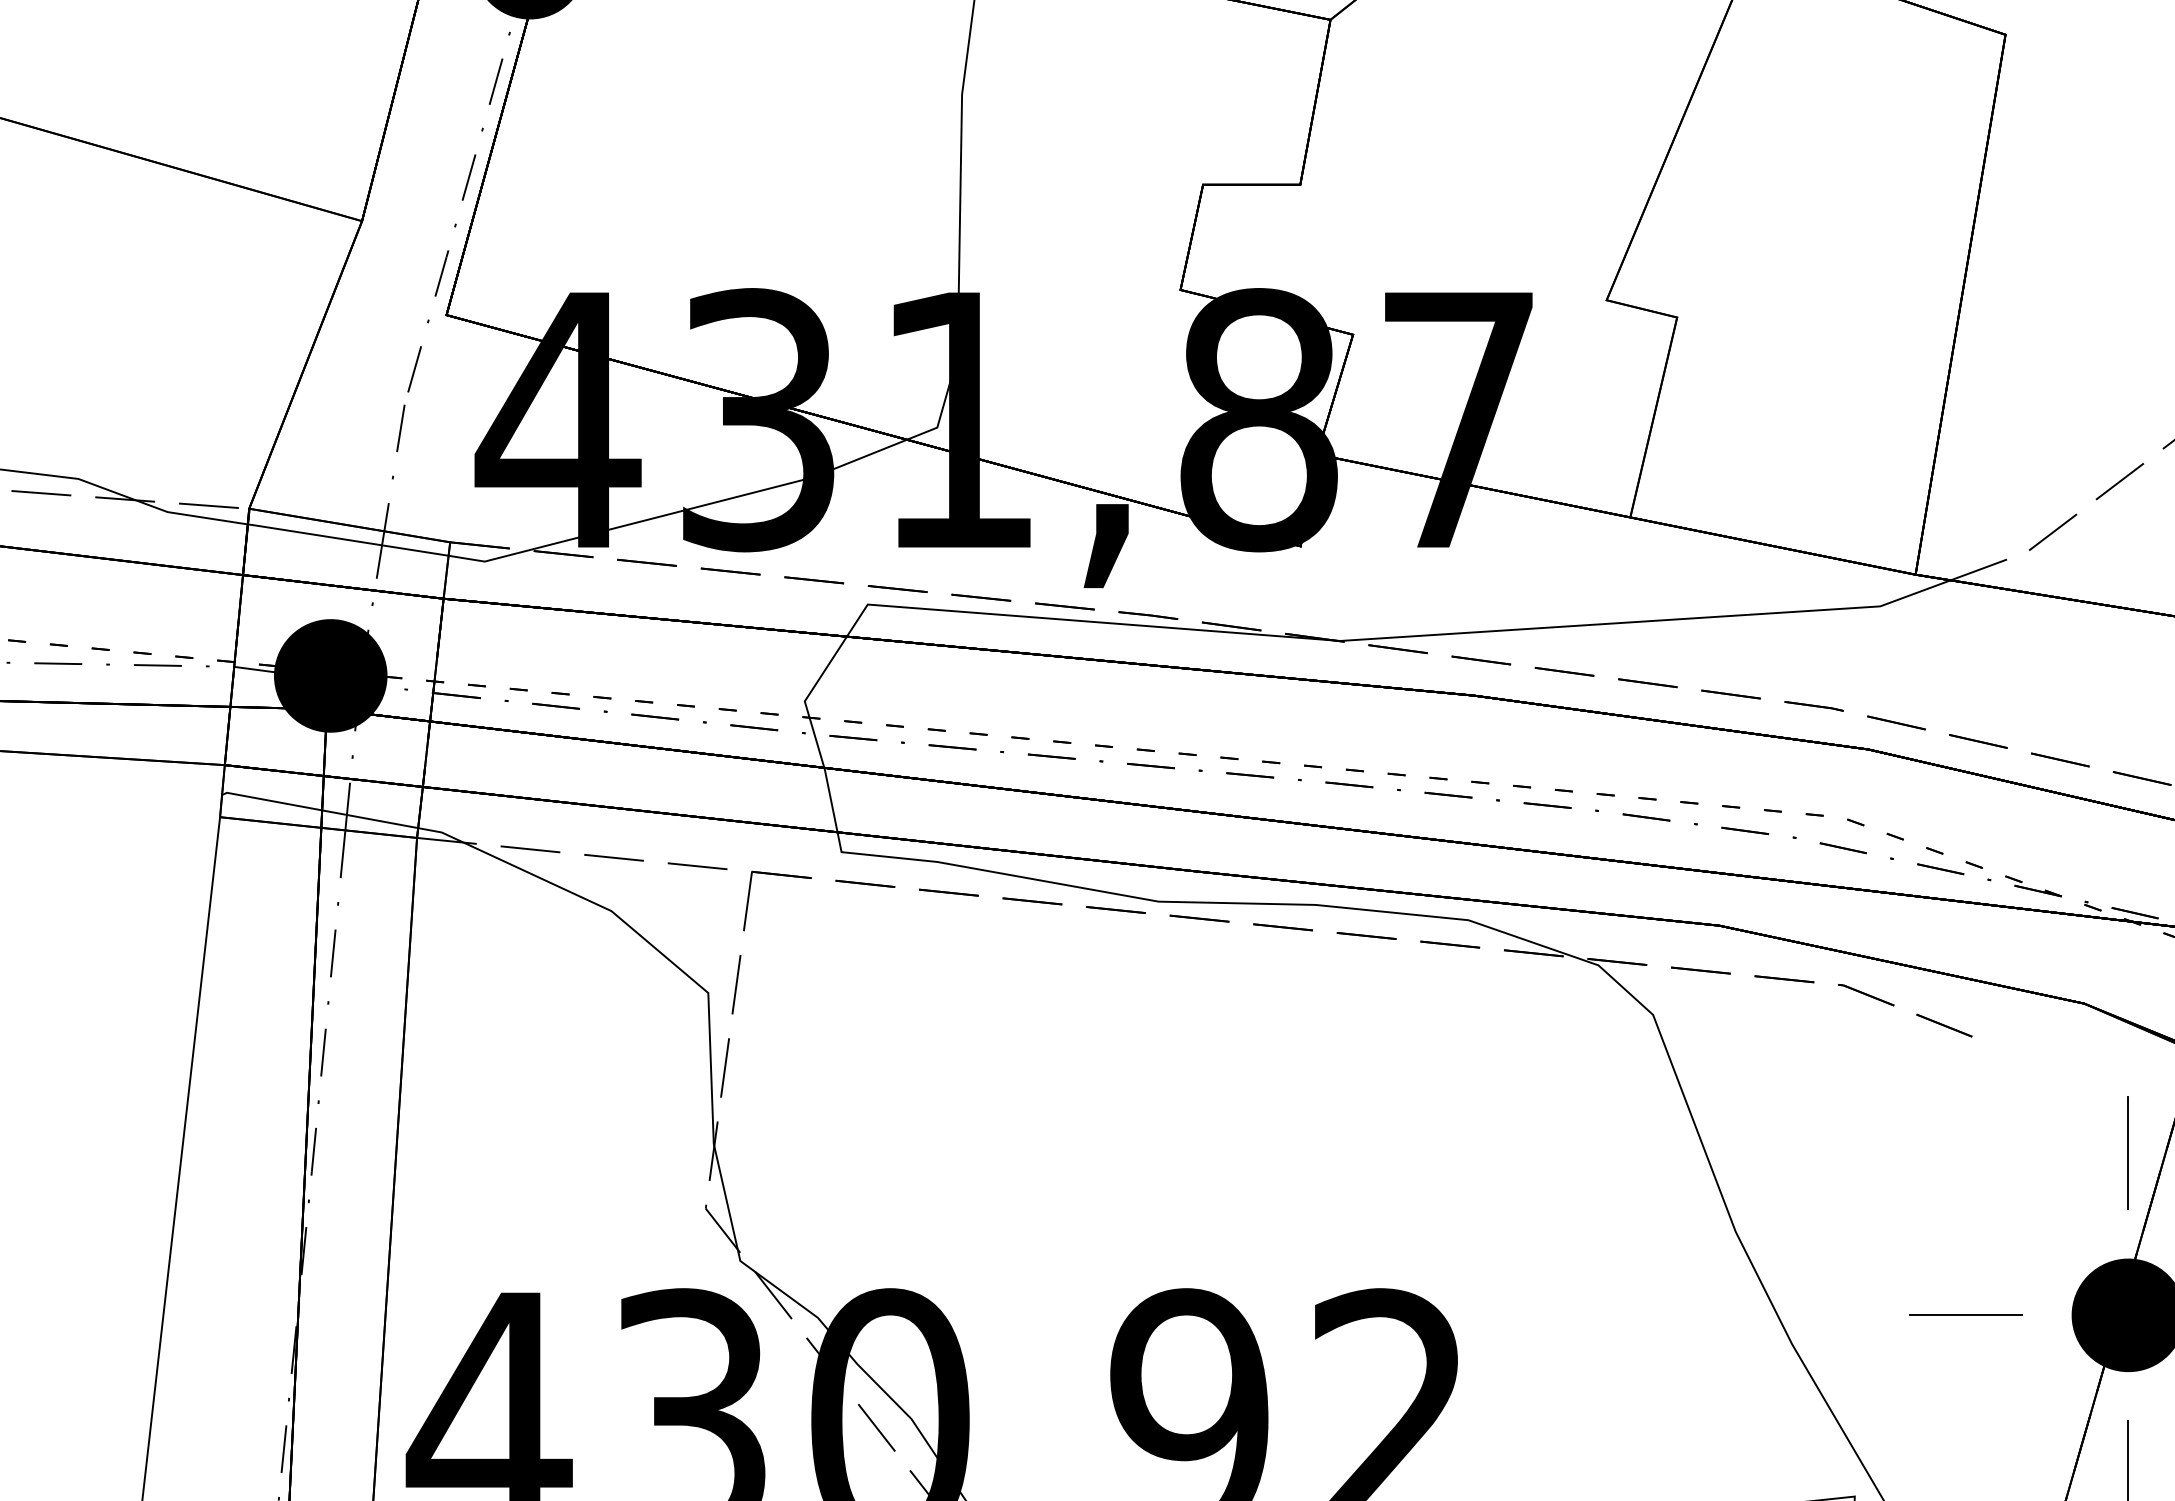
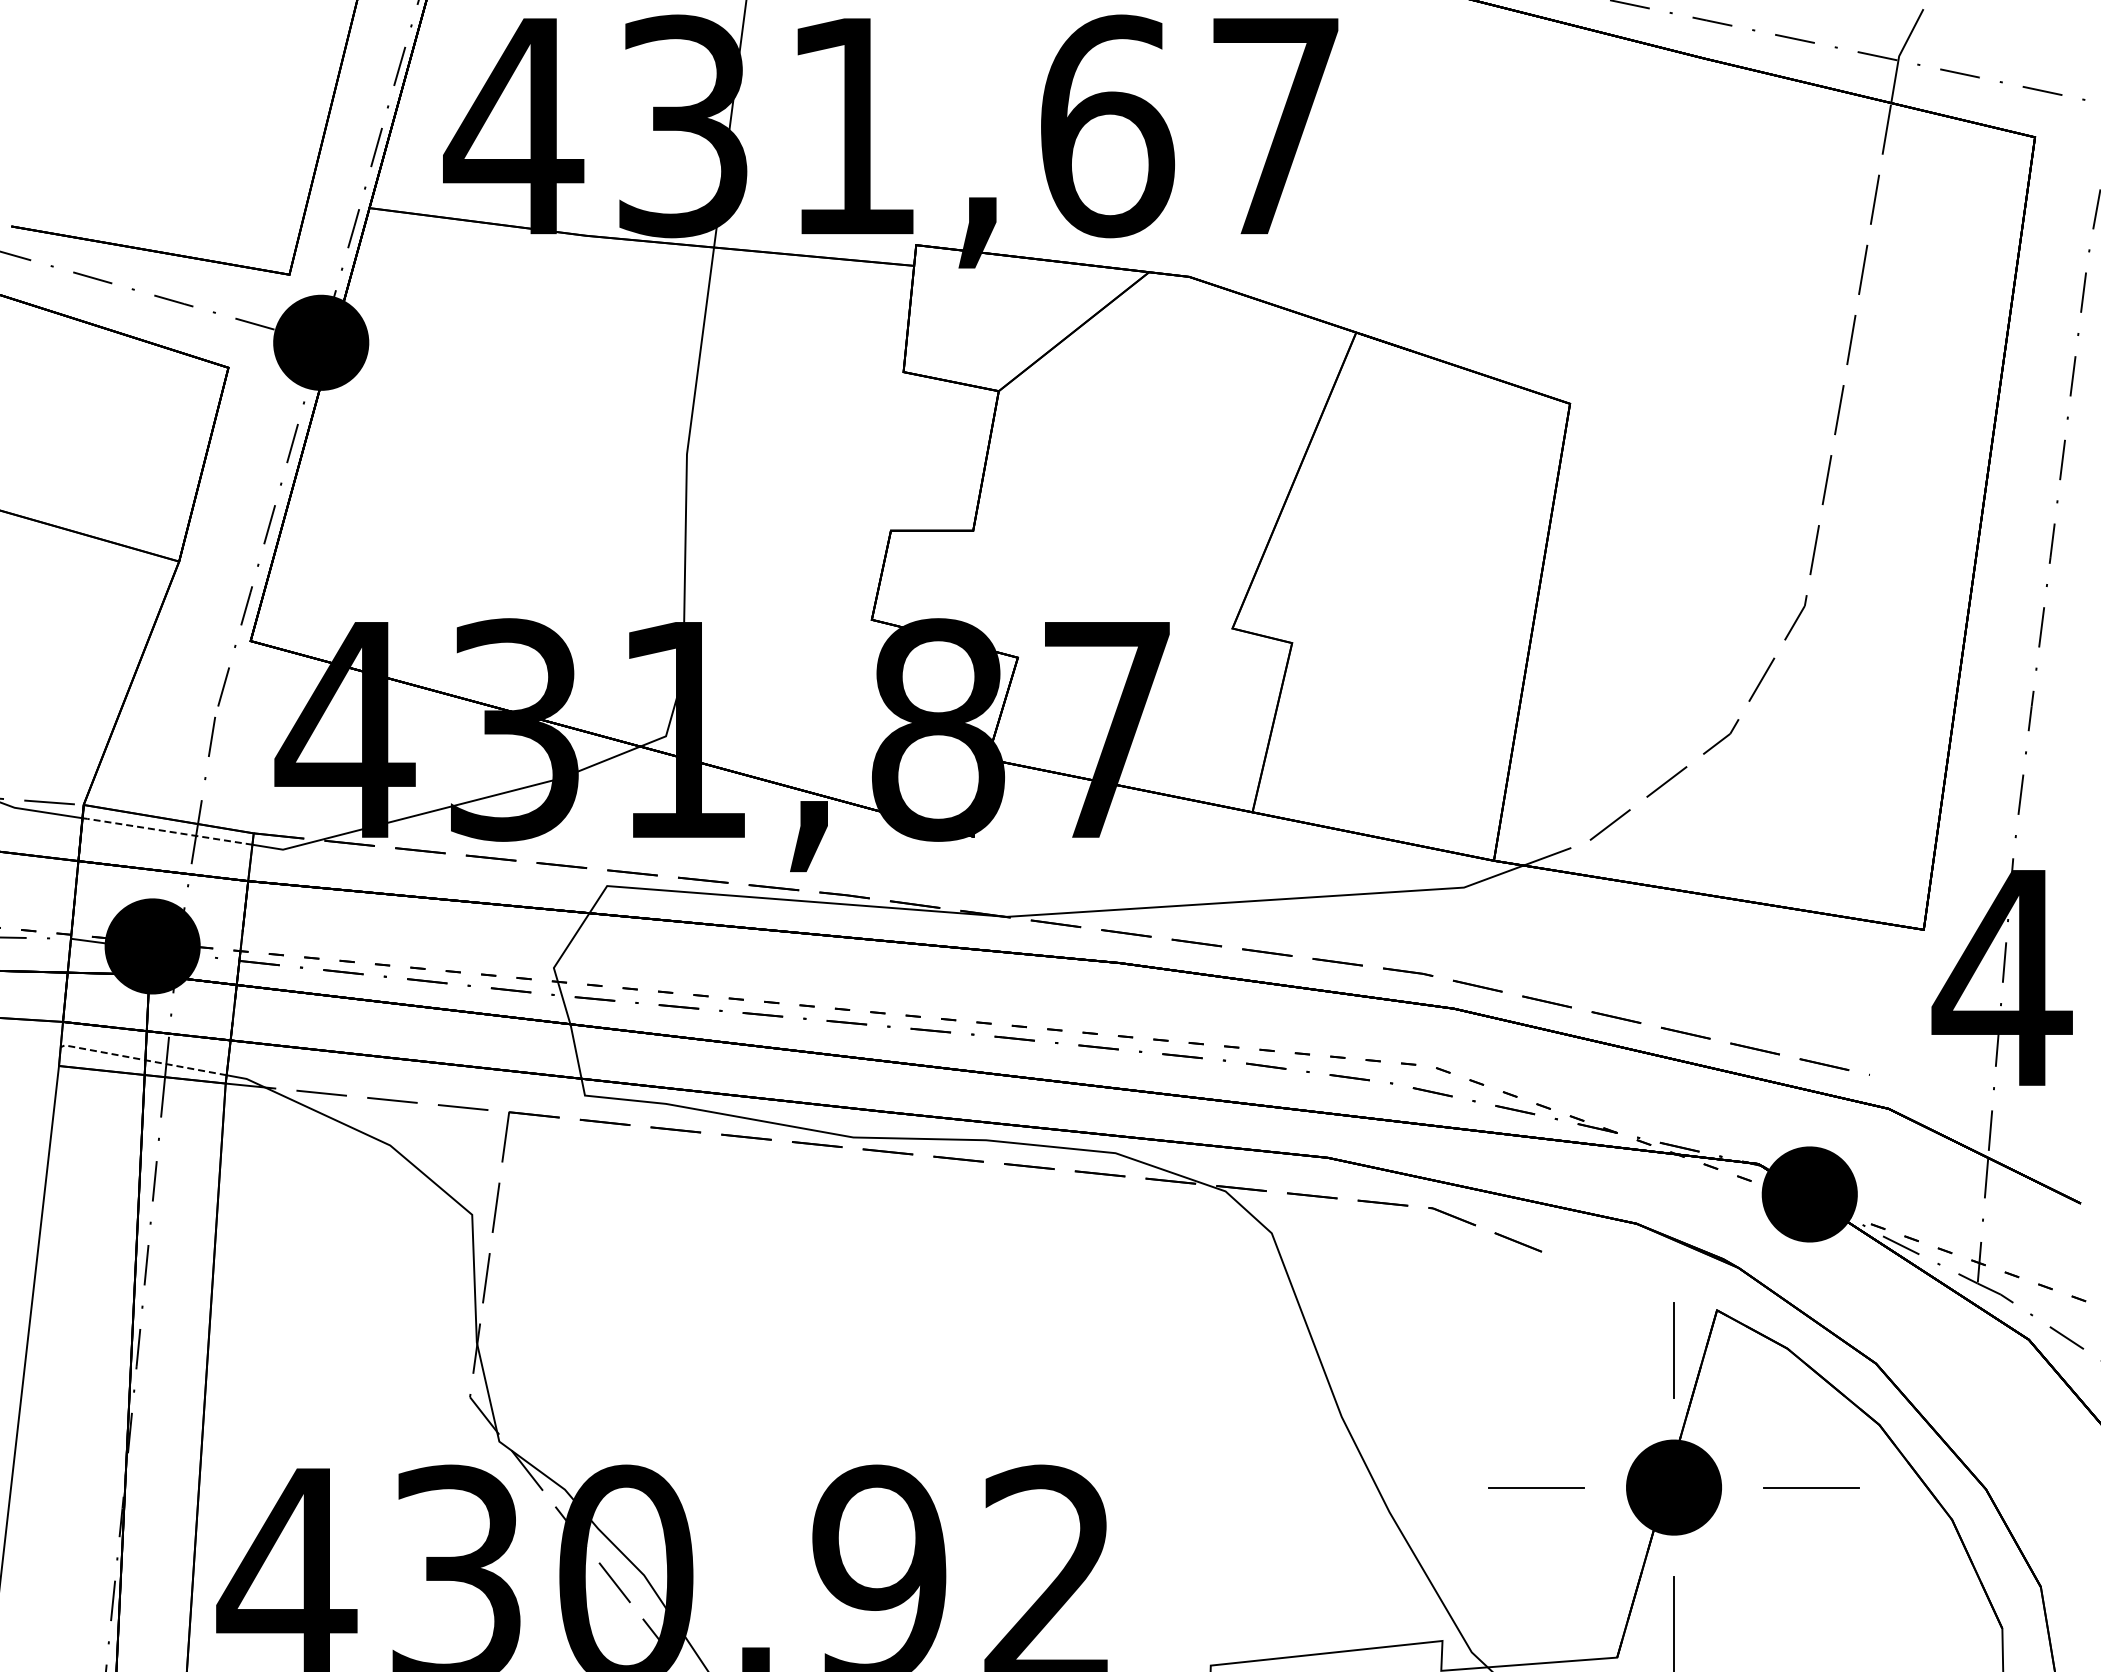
line: (347, 540) -> (166, 831), solid -> dashed
line: (317, 809) -> (141, 1059), solid -> dashed

